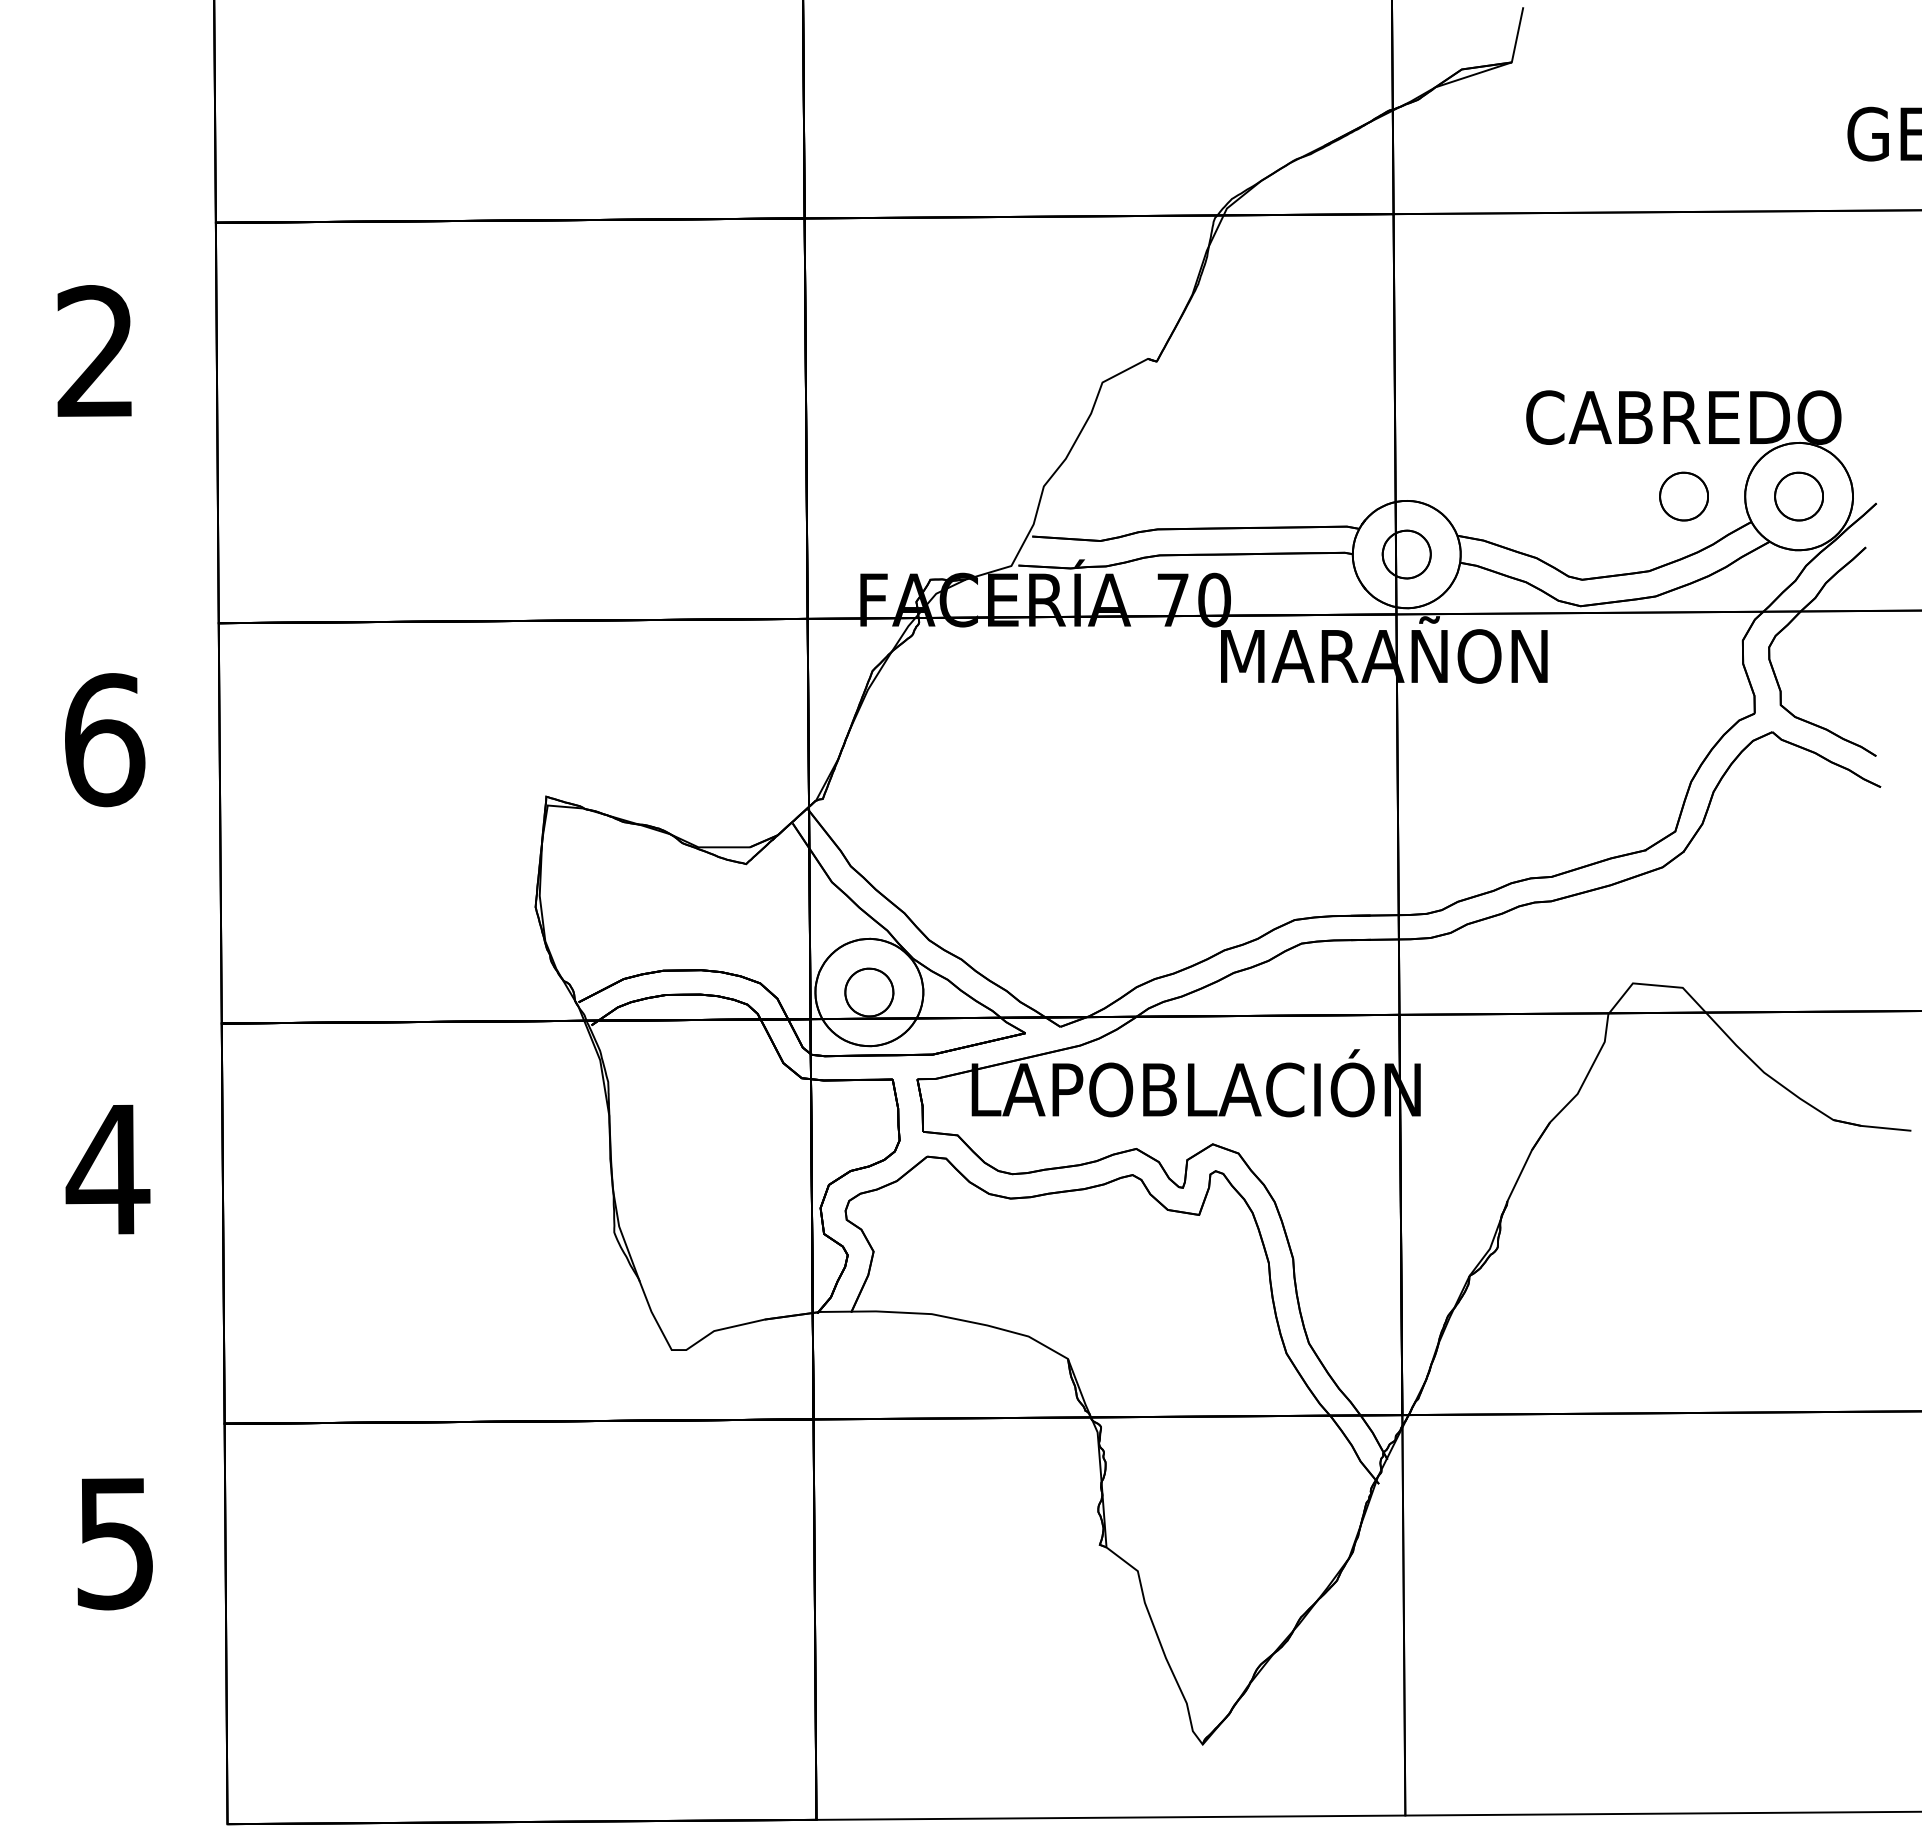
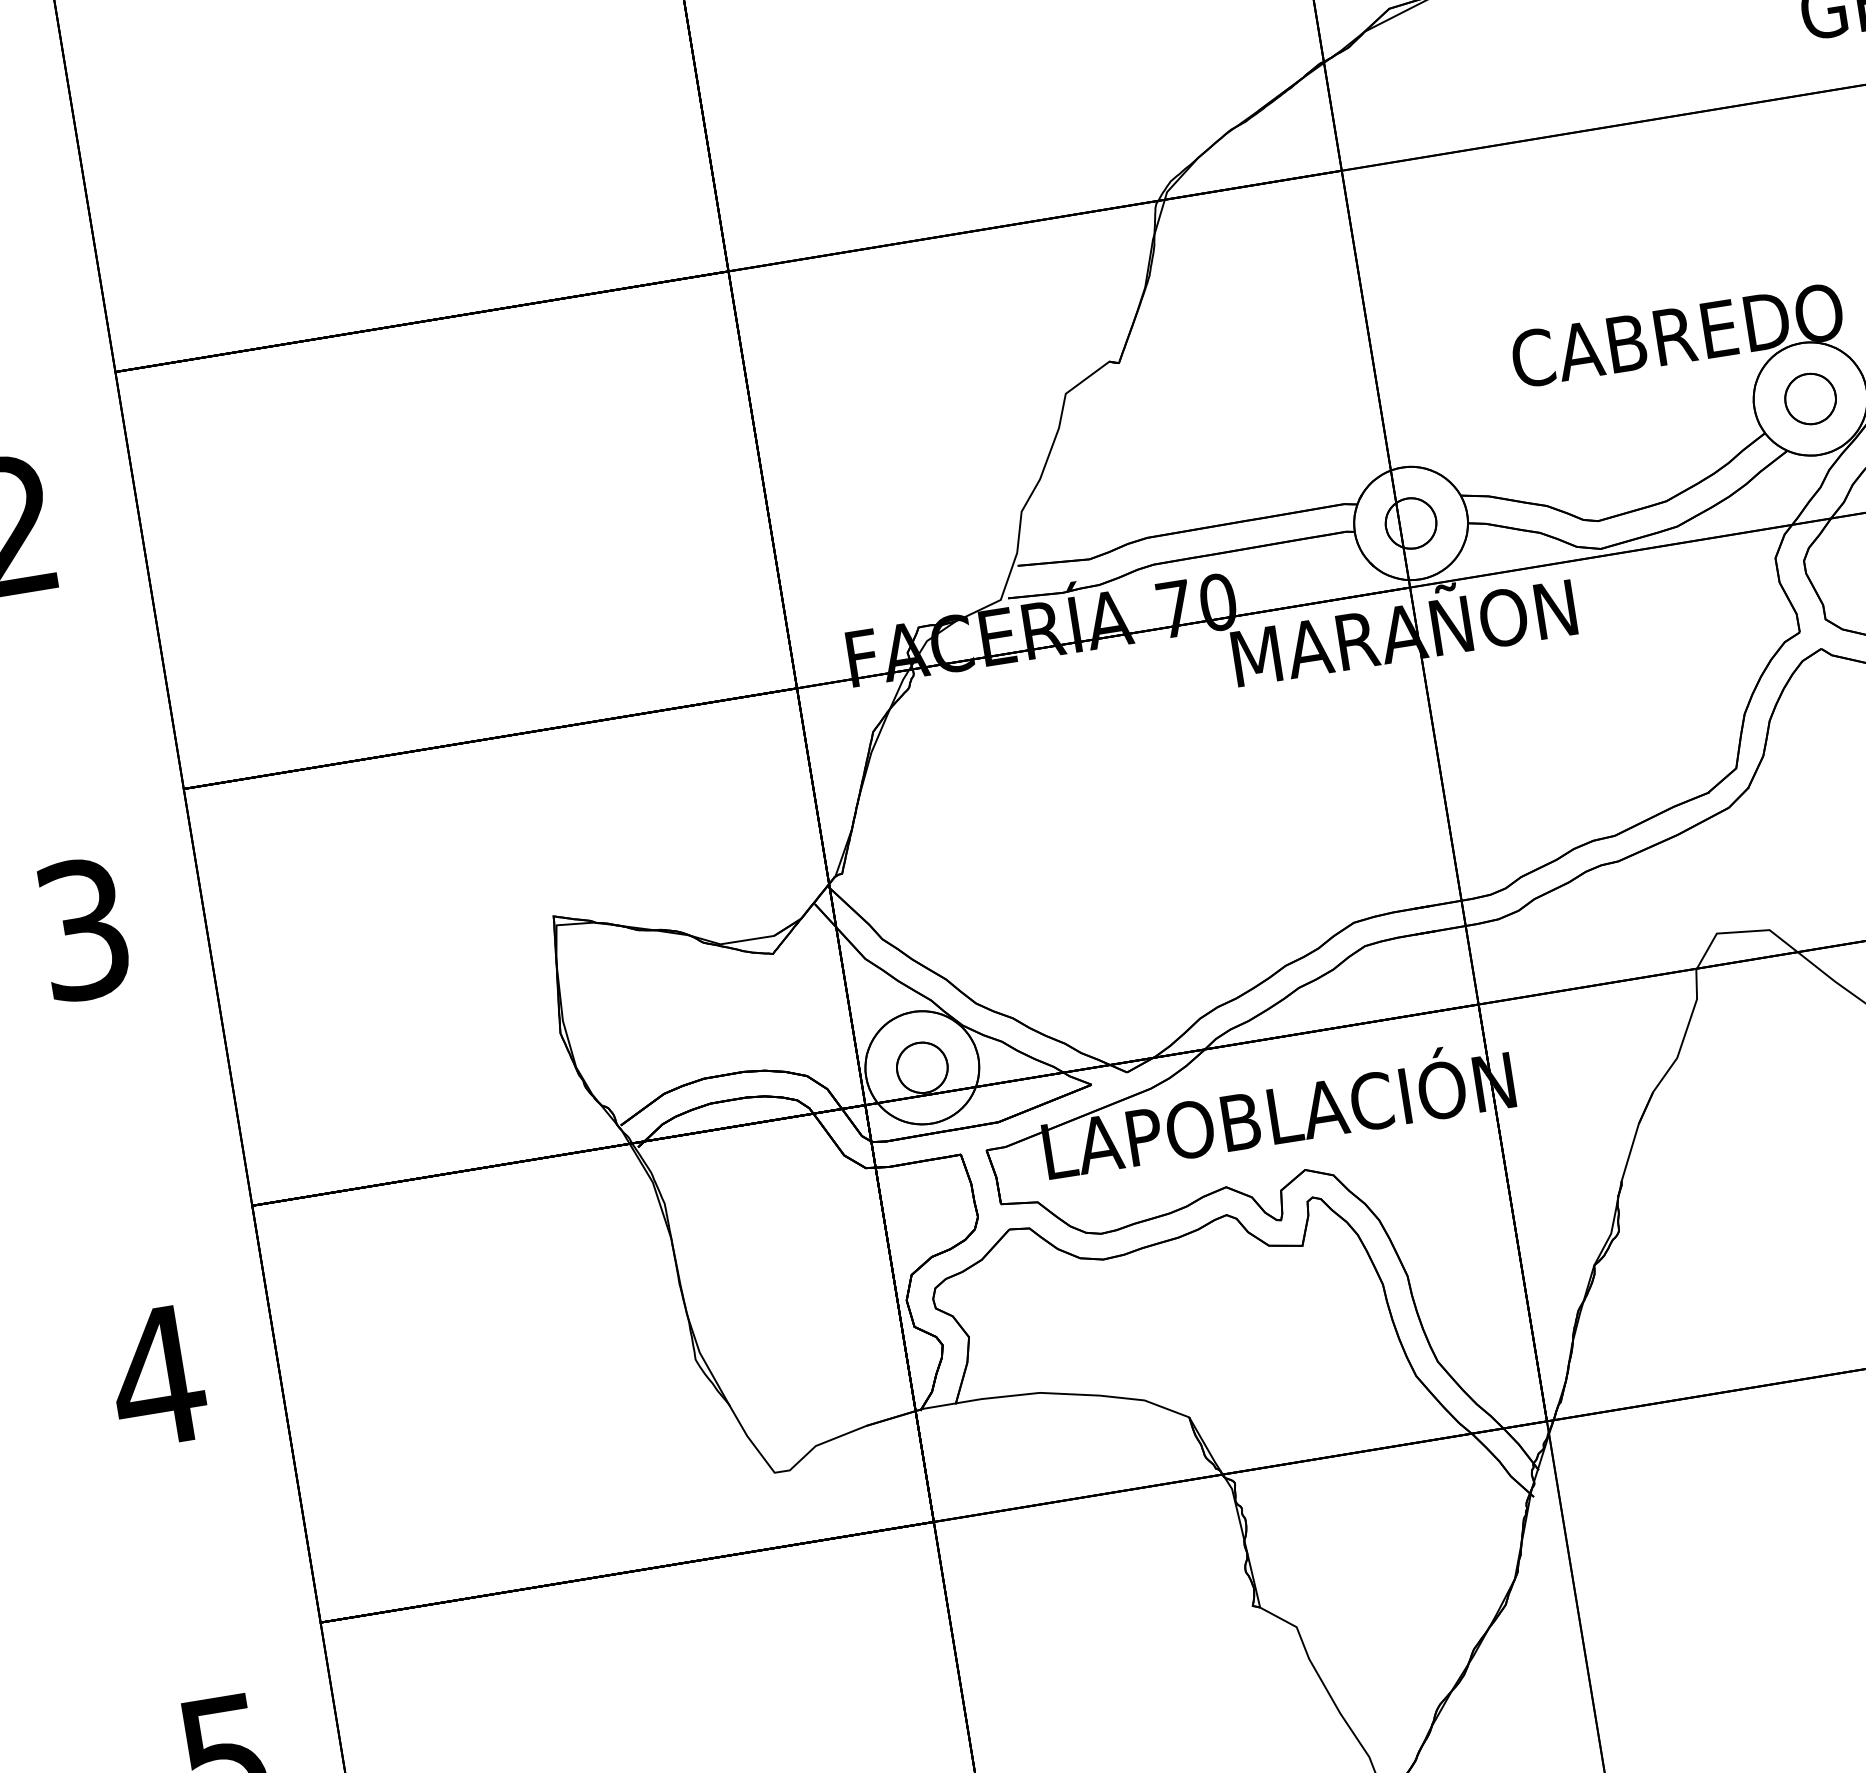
part: (1683, 496) -> (1690, 417), removed
text: (105, 740) -> (84, 929), 6 -> 3

